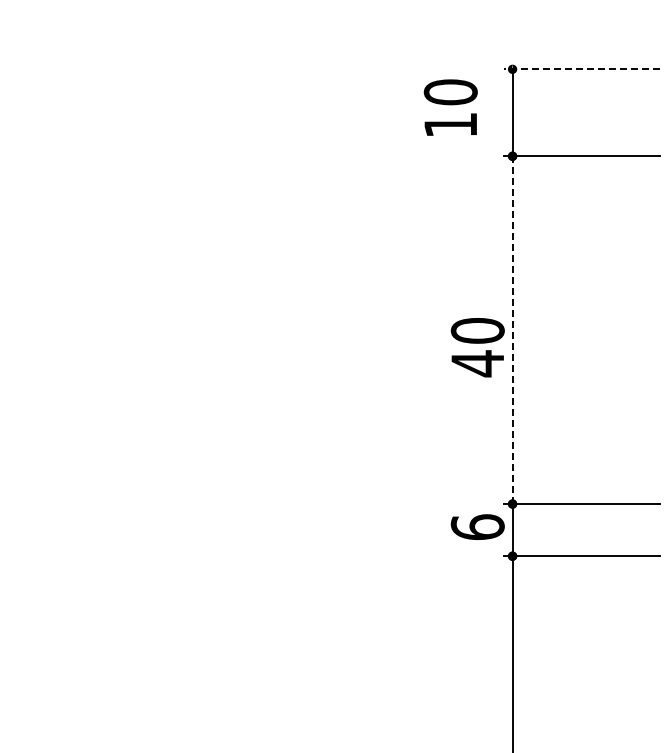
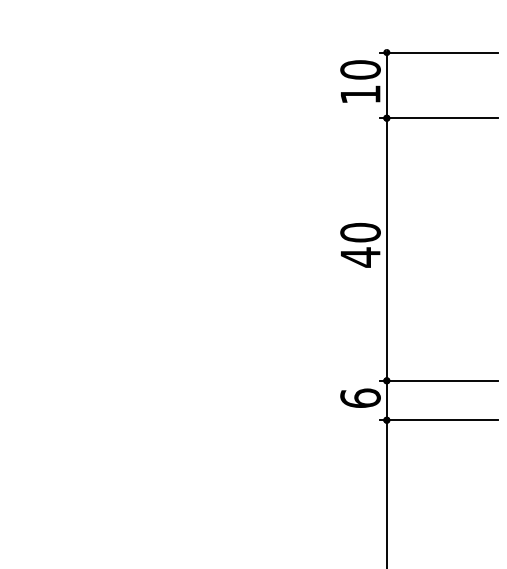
line: (581, 69) -> (438, 52), dashed -> solid
text: (450, 107) -> (360, 81), moved
line: (512, 330) -> (386, 249), dashed -> solid
text: (477, 347) -> (360, 245), moved

